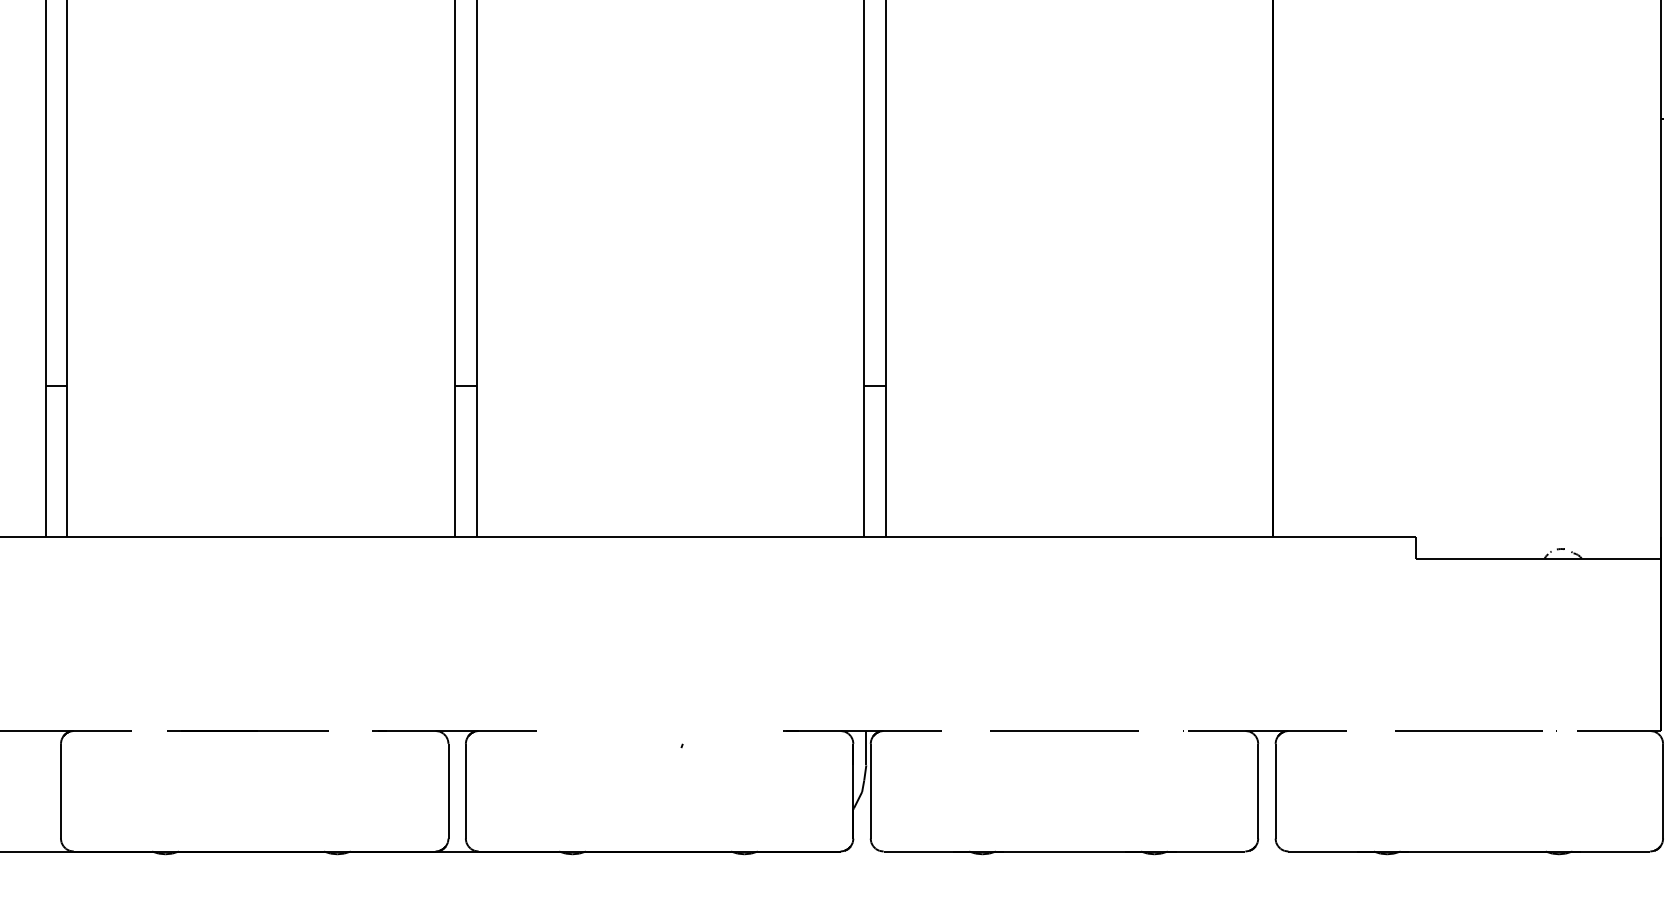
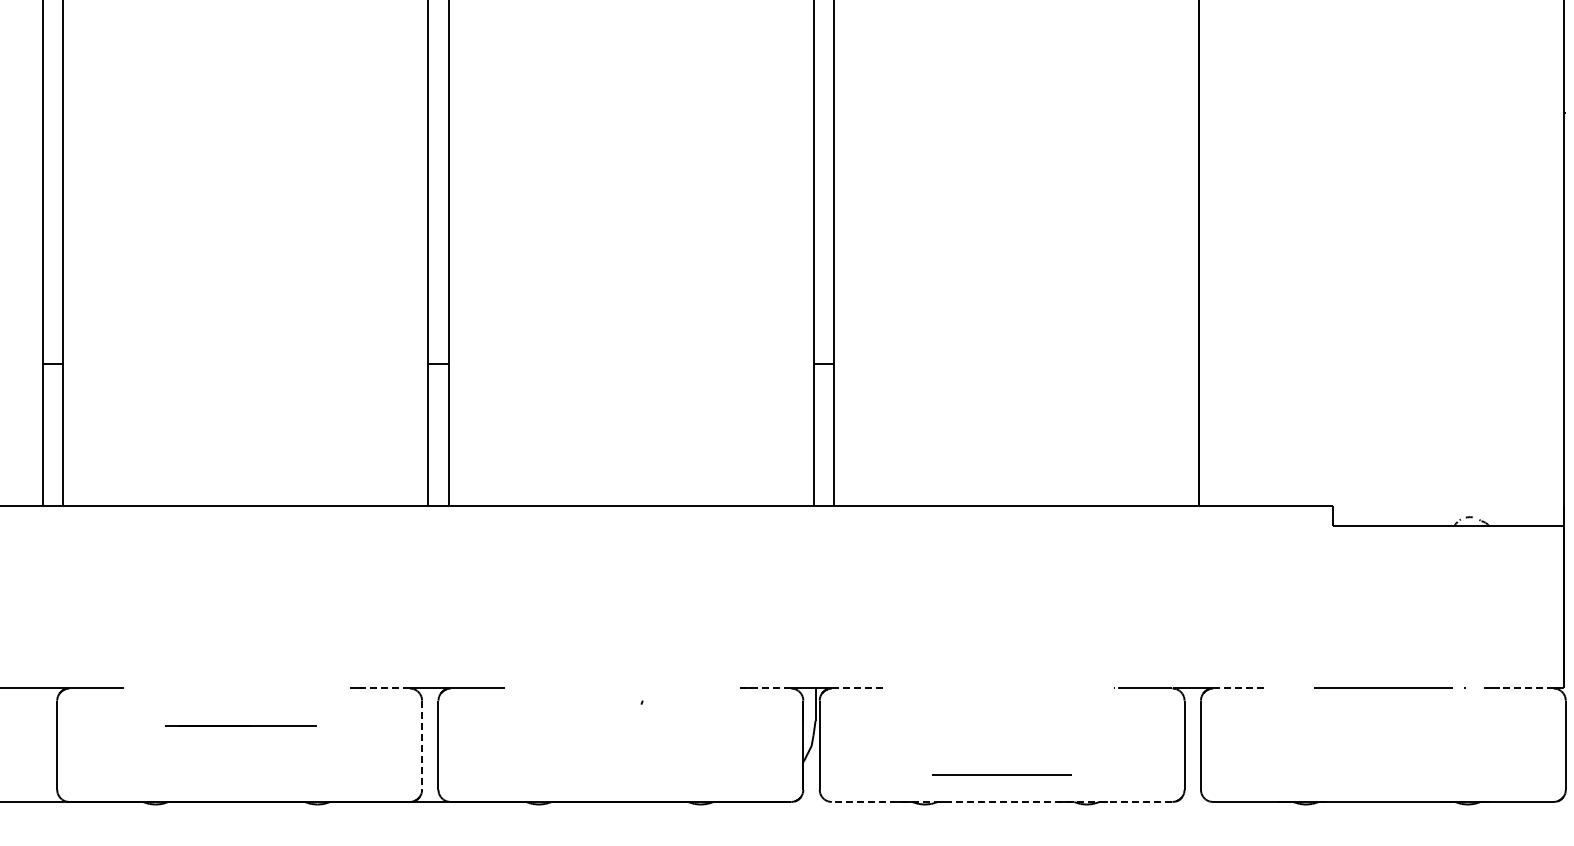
line: (247, 729) -> (240, 725), moved
line: (1063, 729) -> (1001, 774), moved
line: (406, 730) -> (382, 688), solid -> dashed
line: (811, 730) -> (763, 688), solid -> dashed
line: (912, 730) -> (859, 688), solid -> dashed
line: (1317, 730) -> (1240, 688), solid -> dashed
line: (1621, 730) -> (1526, 688), solid -> dashed
line: (448, 791) -> (422, 745), solid -> dashed
line: (1063, 852) -> (1001, 802), solid -> dashed

